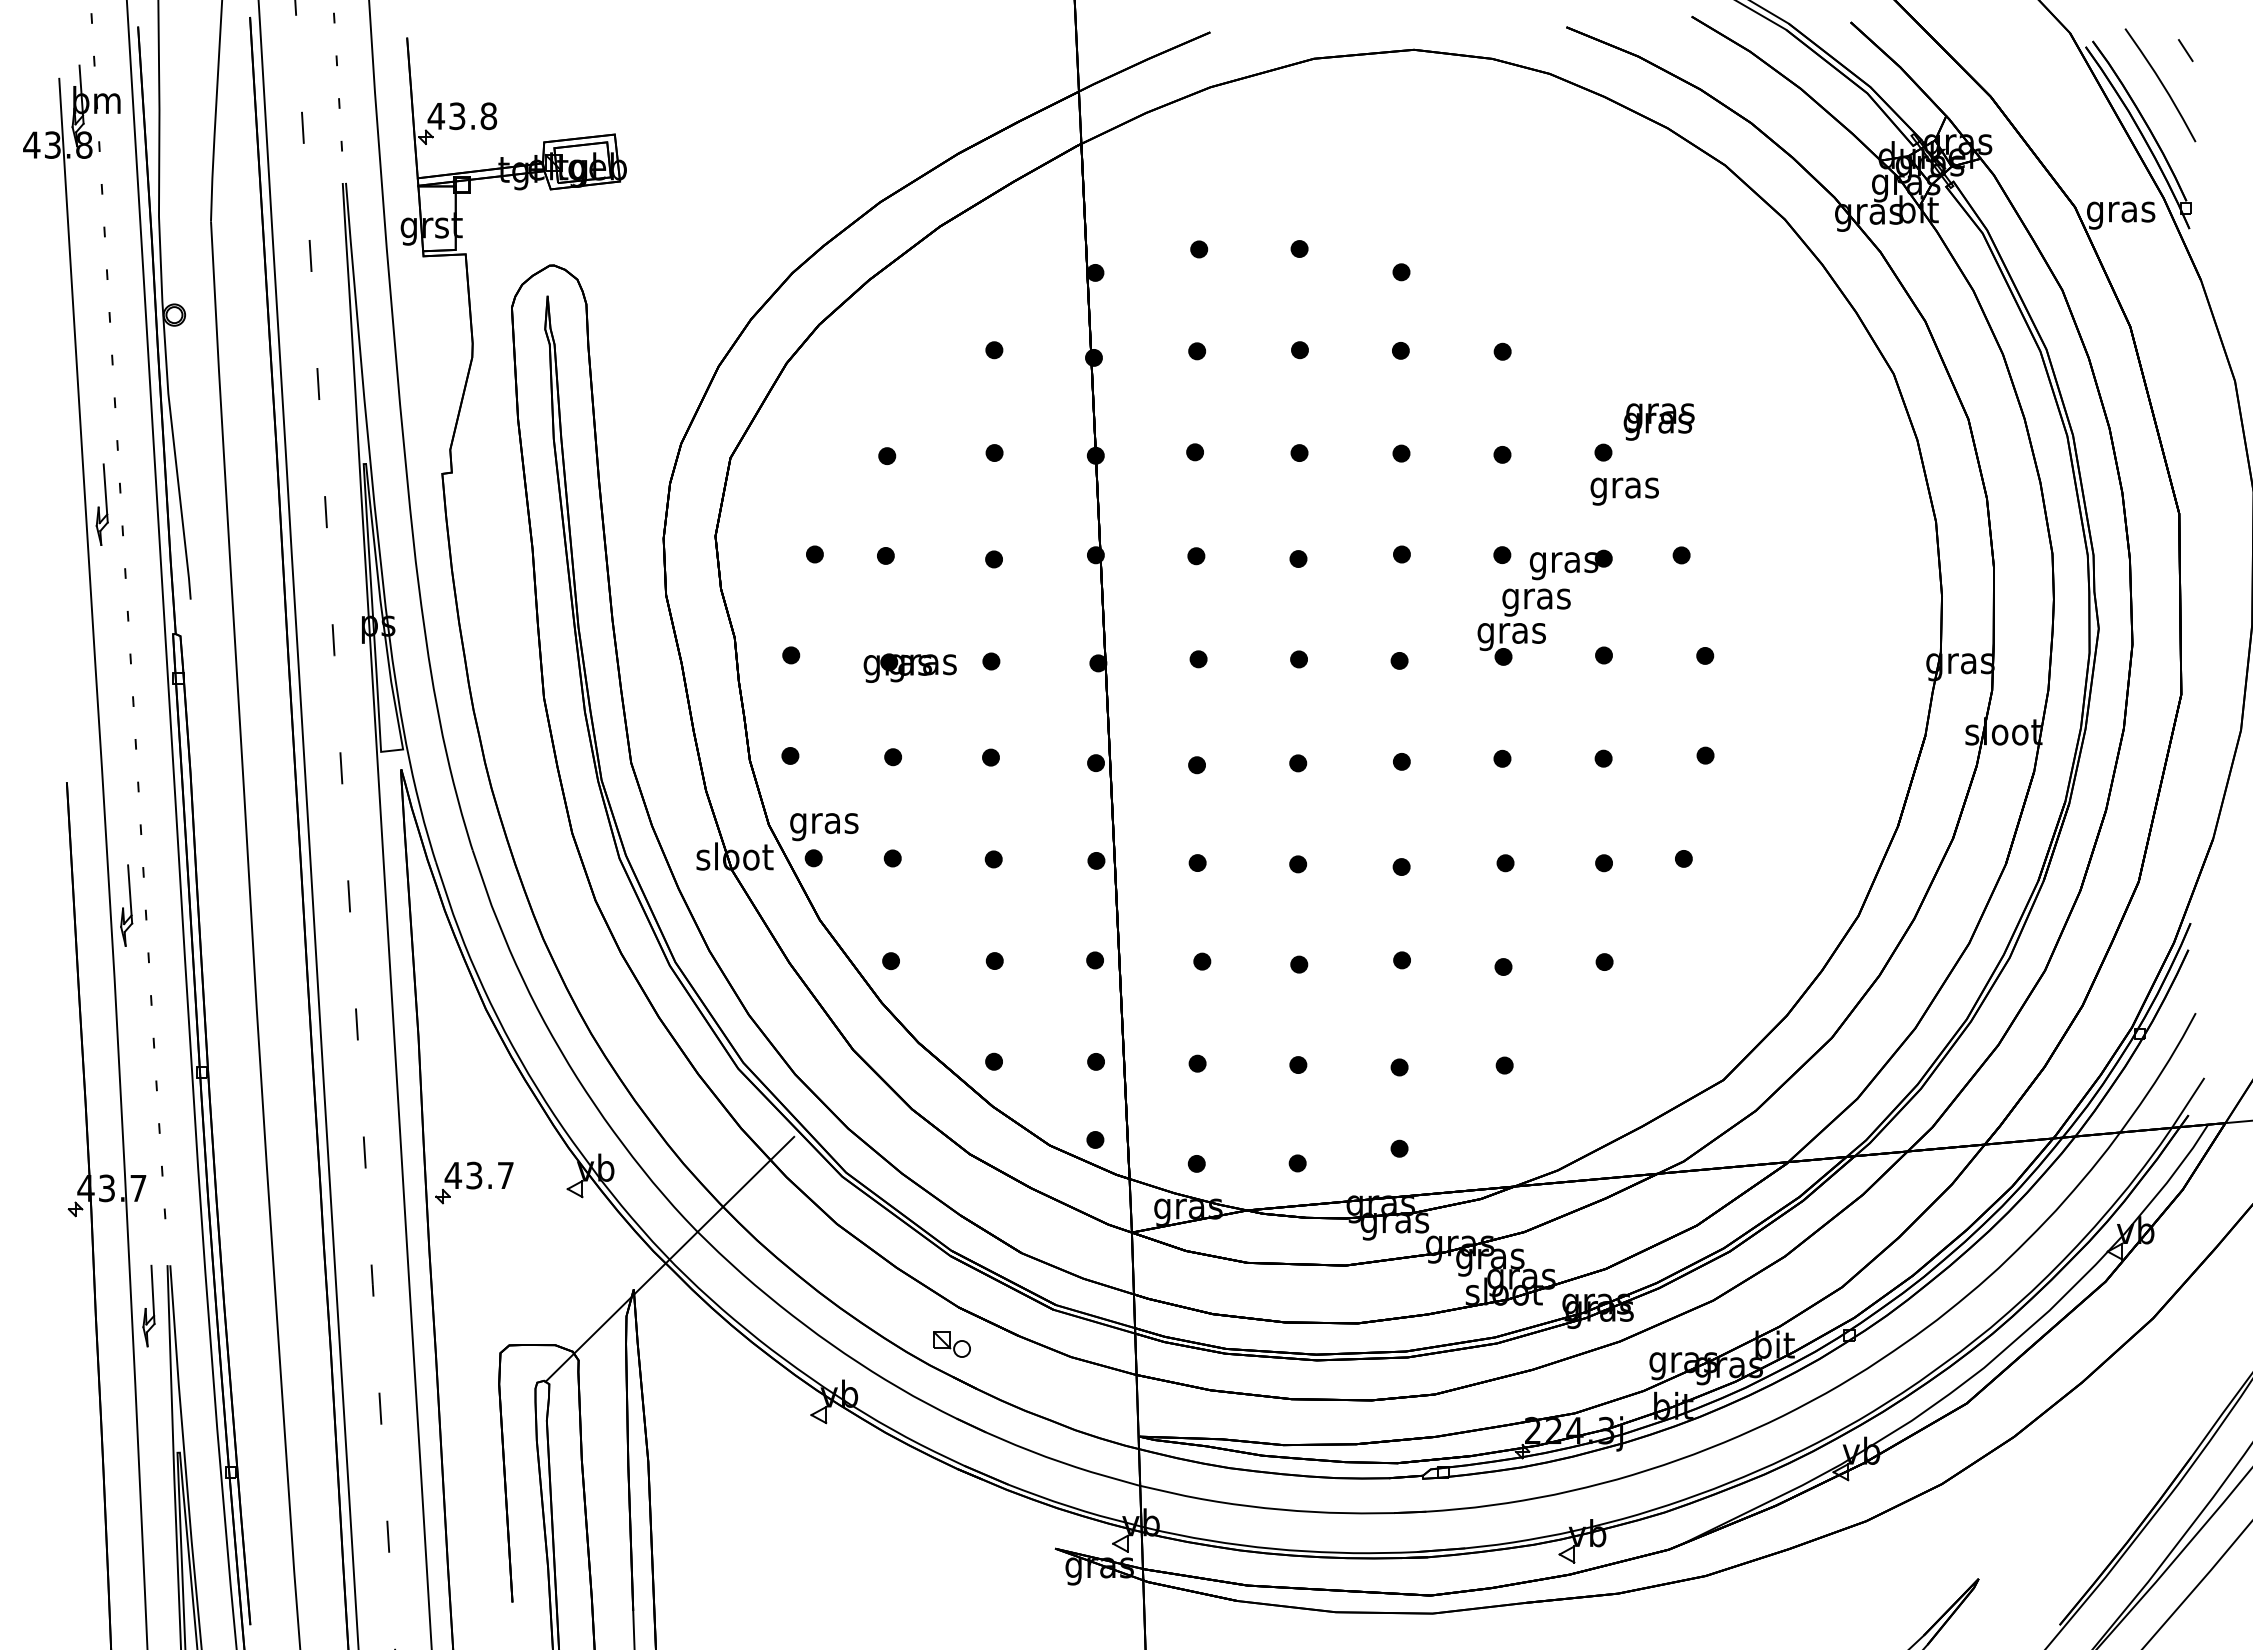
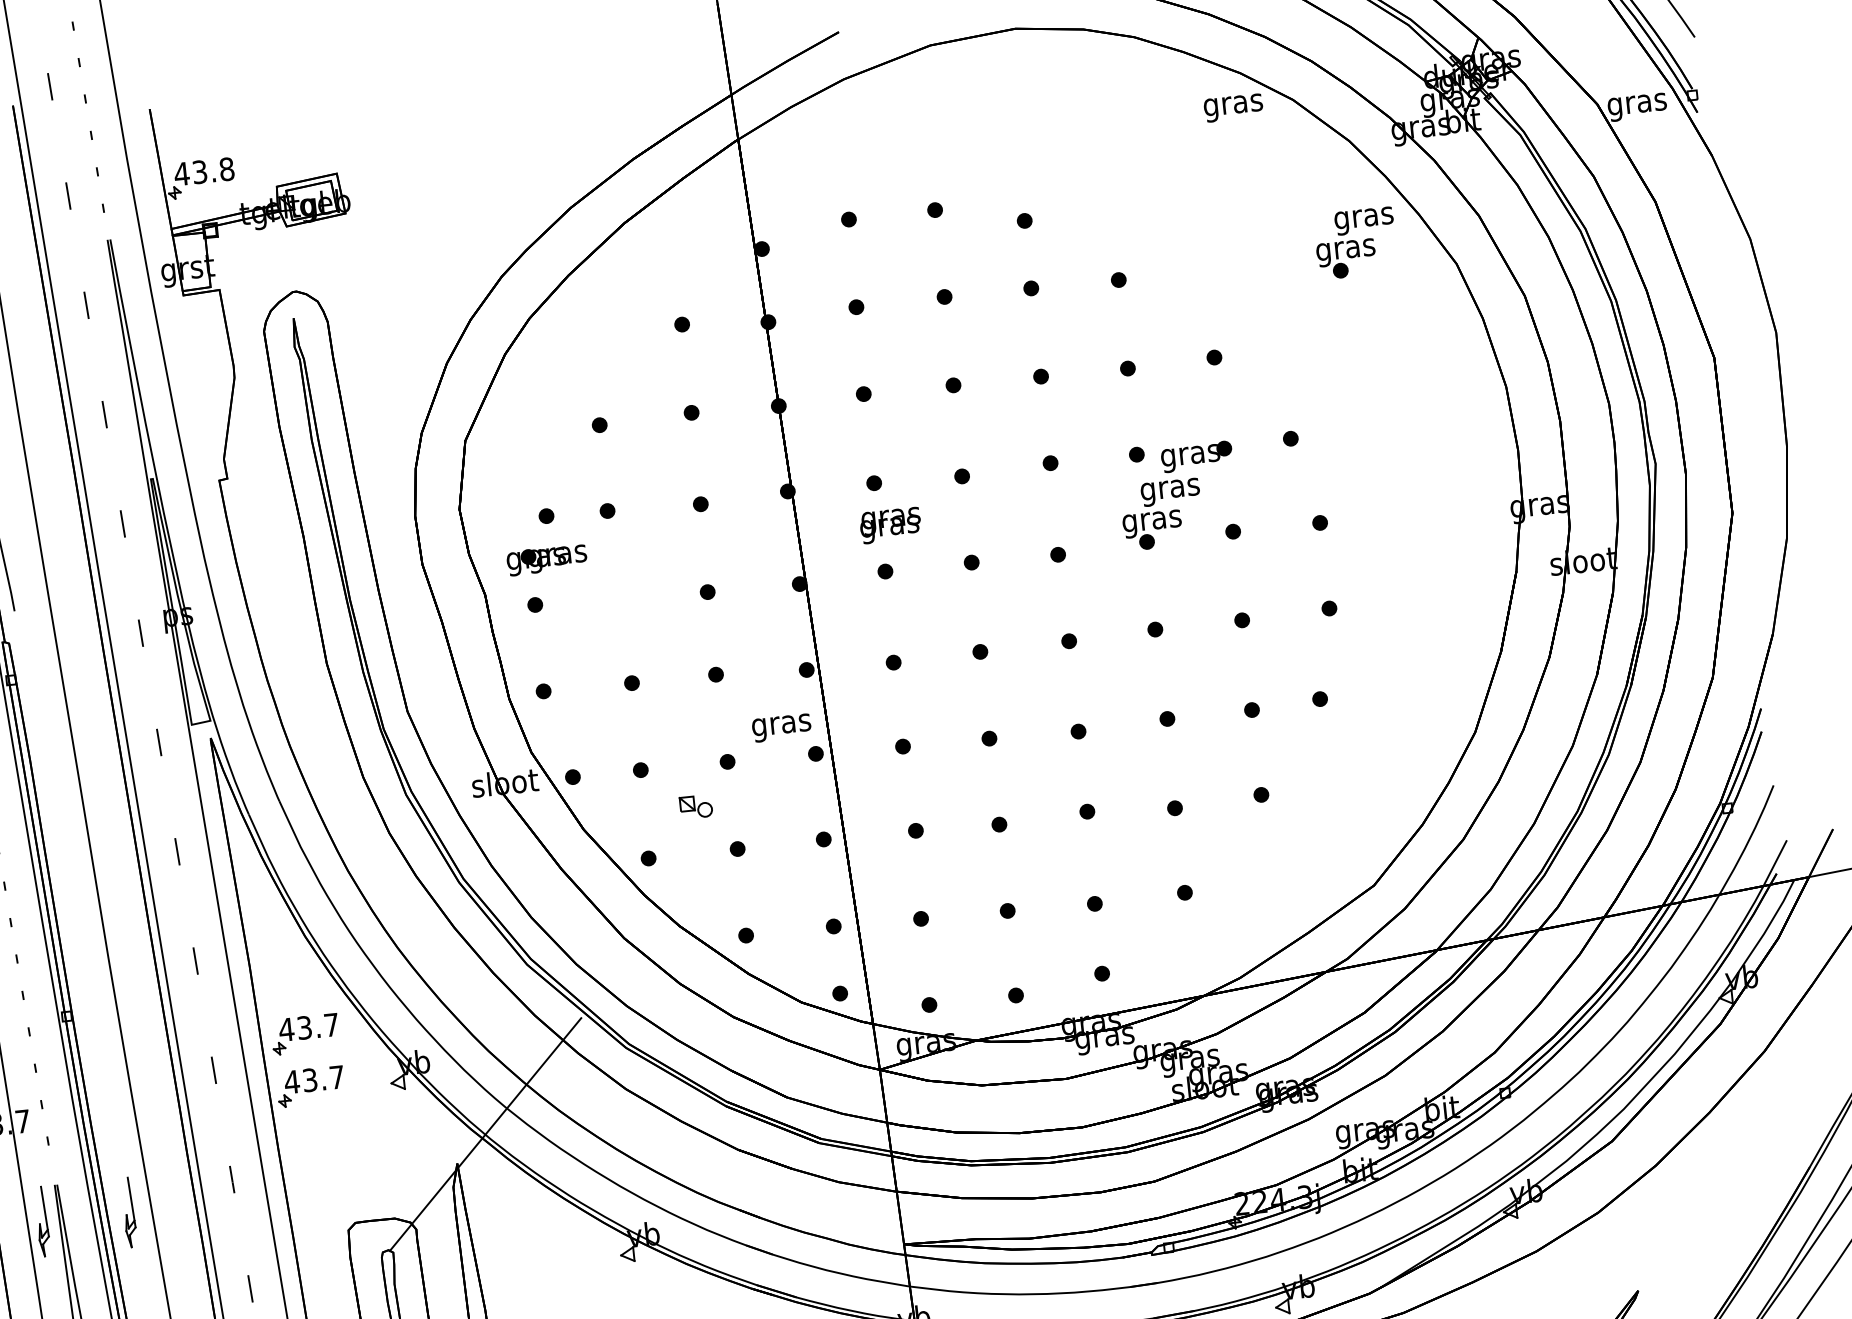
part: (1779, 337) -> (1355, 242), added
text: (1658, 421) -> (890, 525), moved
text: (1624, 491) -> (1233, 108), moved
part: (909, 667) -> (546, 559), moved
text: (824, 827) -> (782, 728), moved
part: (474, 1121) -> (305, 1033), added
part: (249, 1305) -> (128, 1212), added
part: (951, 1344) -> (695, 806), moved

